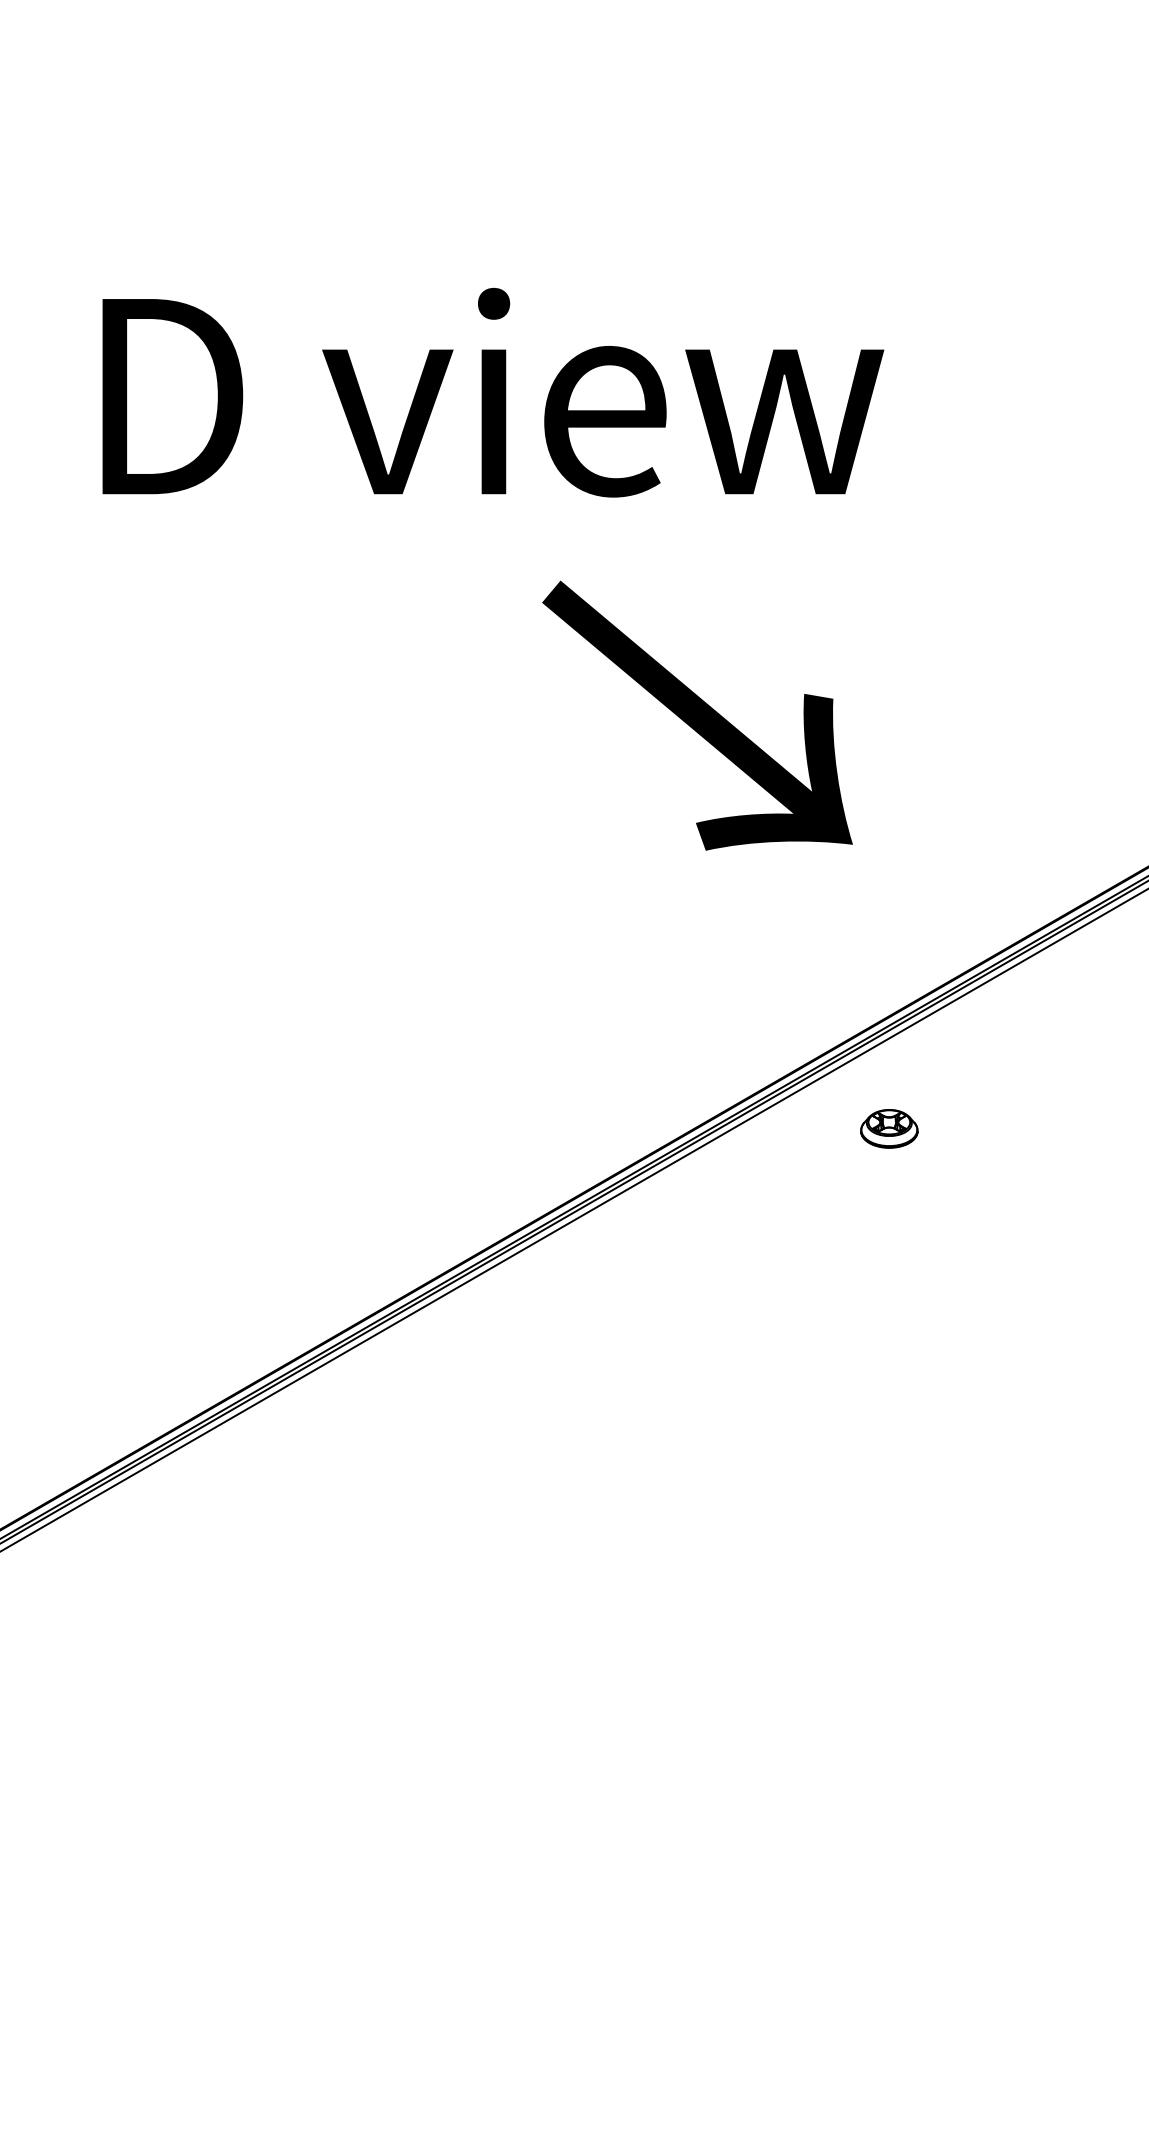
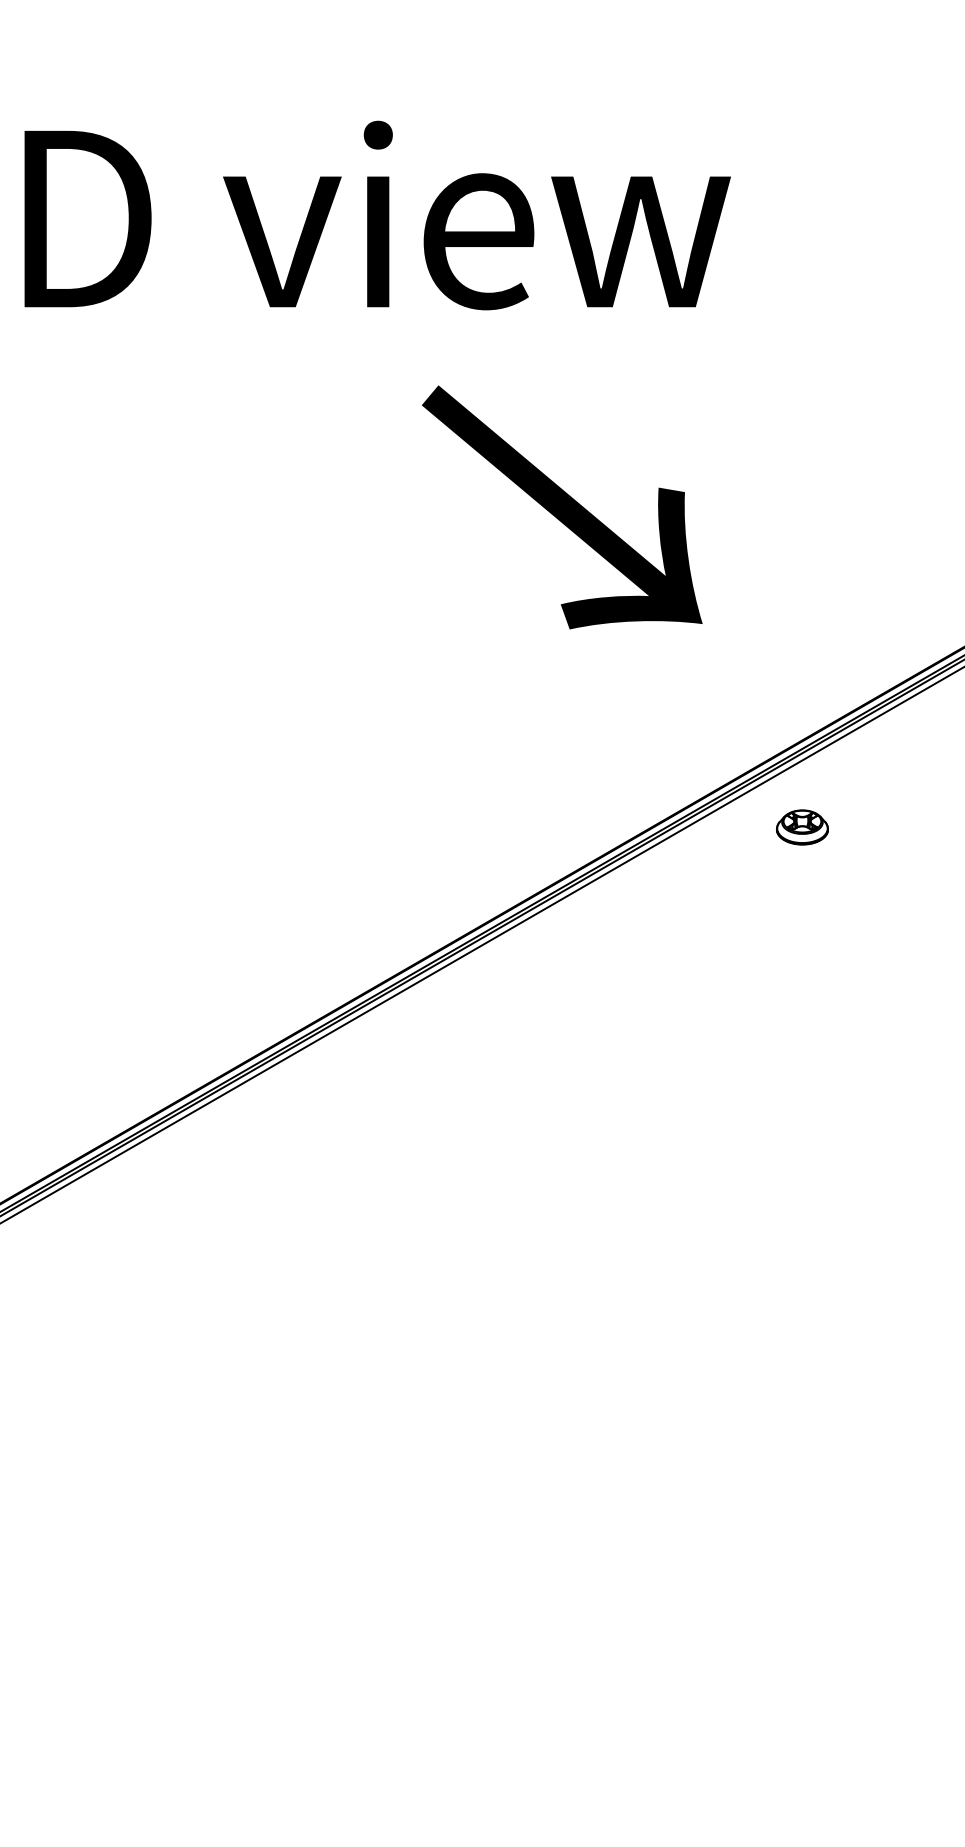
part: (889, 1128) -> (802, 827), moved

